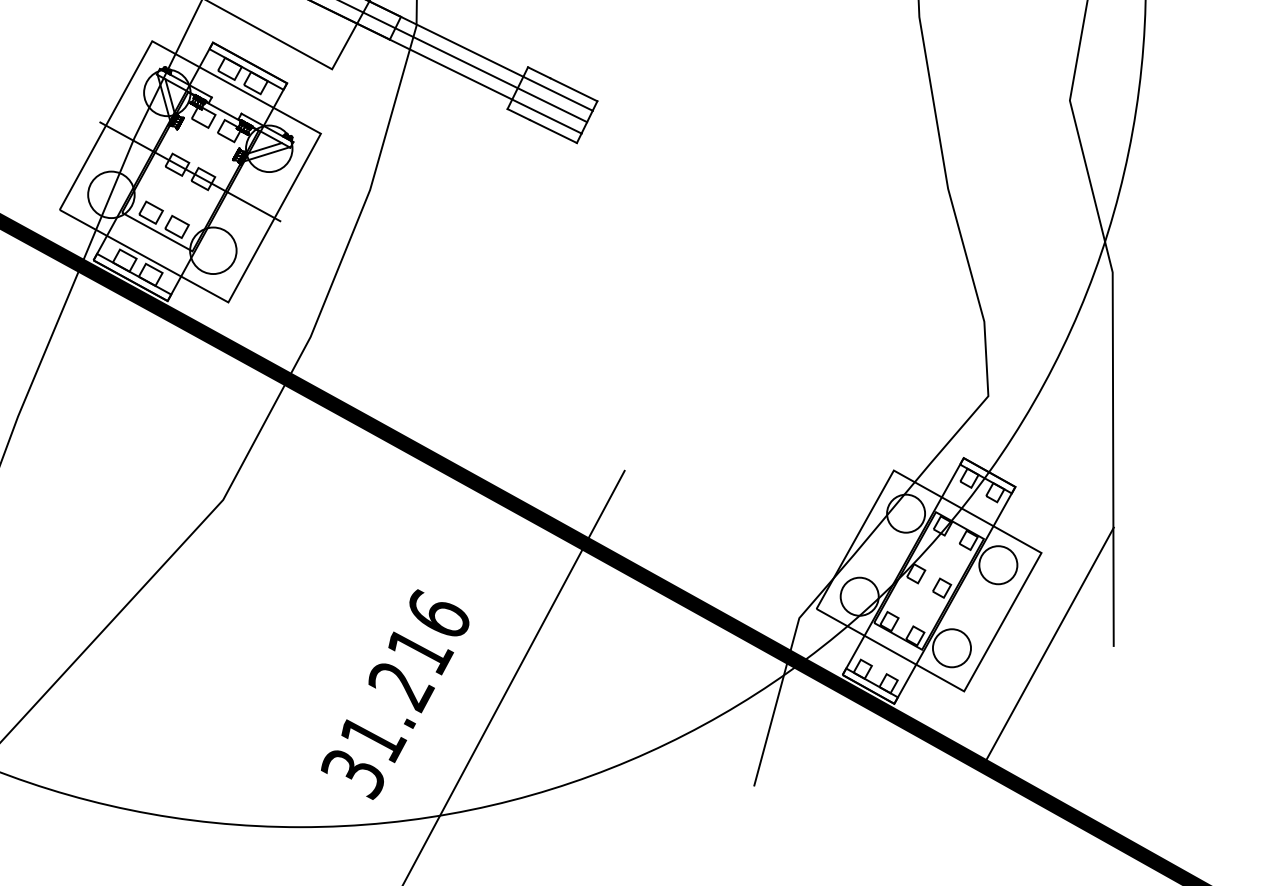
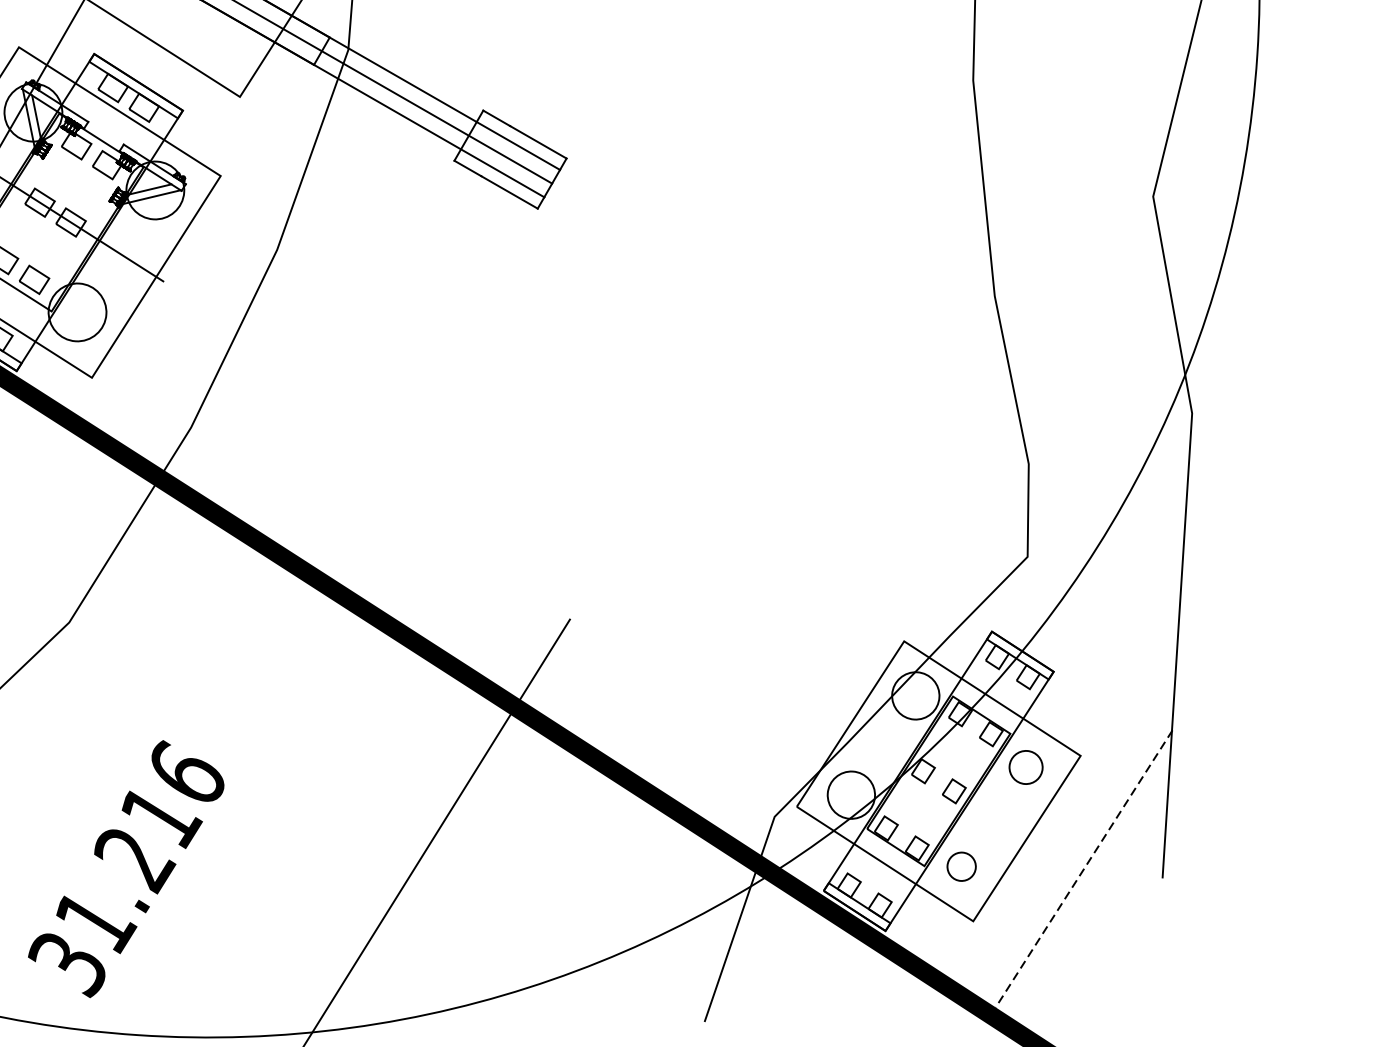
circle: (998, 565) -> (1026, 767), size x0.7
line: (1050, 643) -> (1084, 868), solid -> dashed
circle: (951, 648) -> (961, 867), size x0.6
text: (395, 694) -> (126, 868), moved

